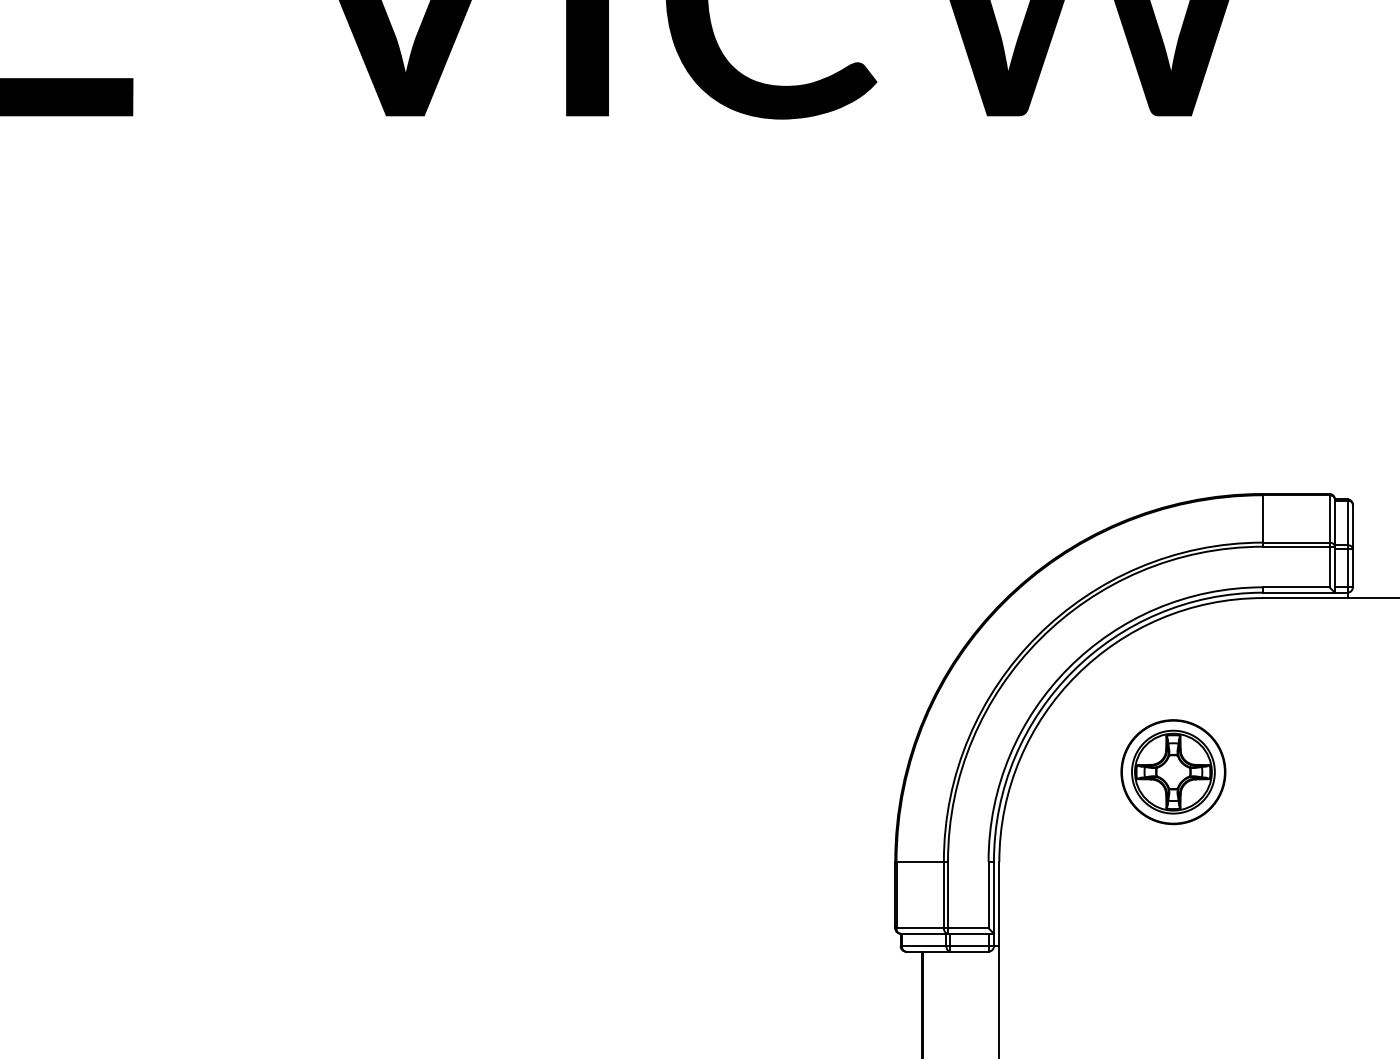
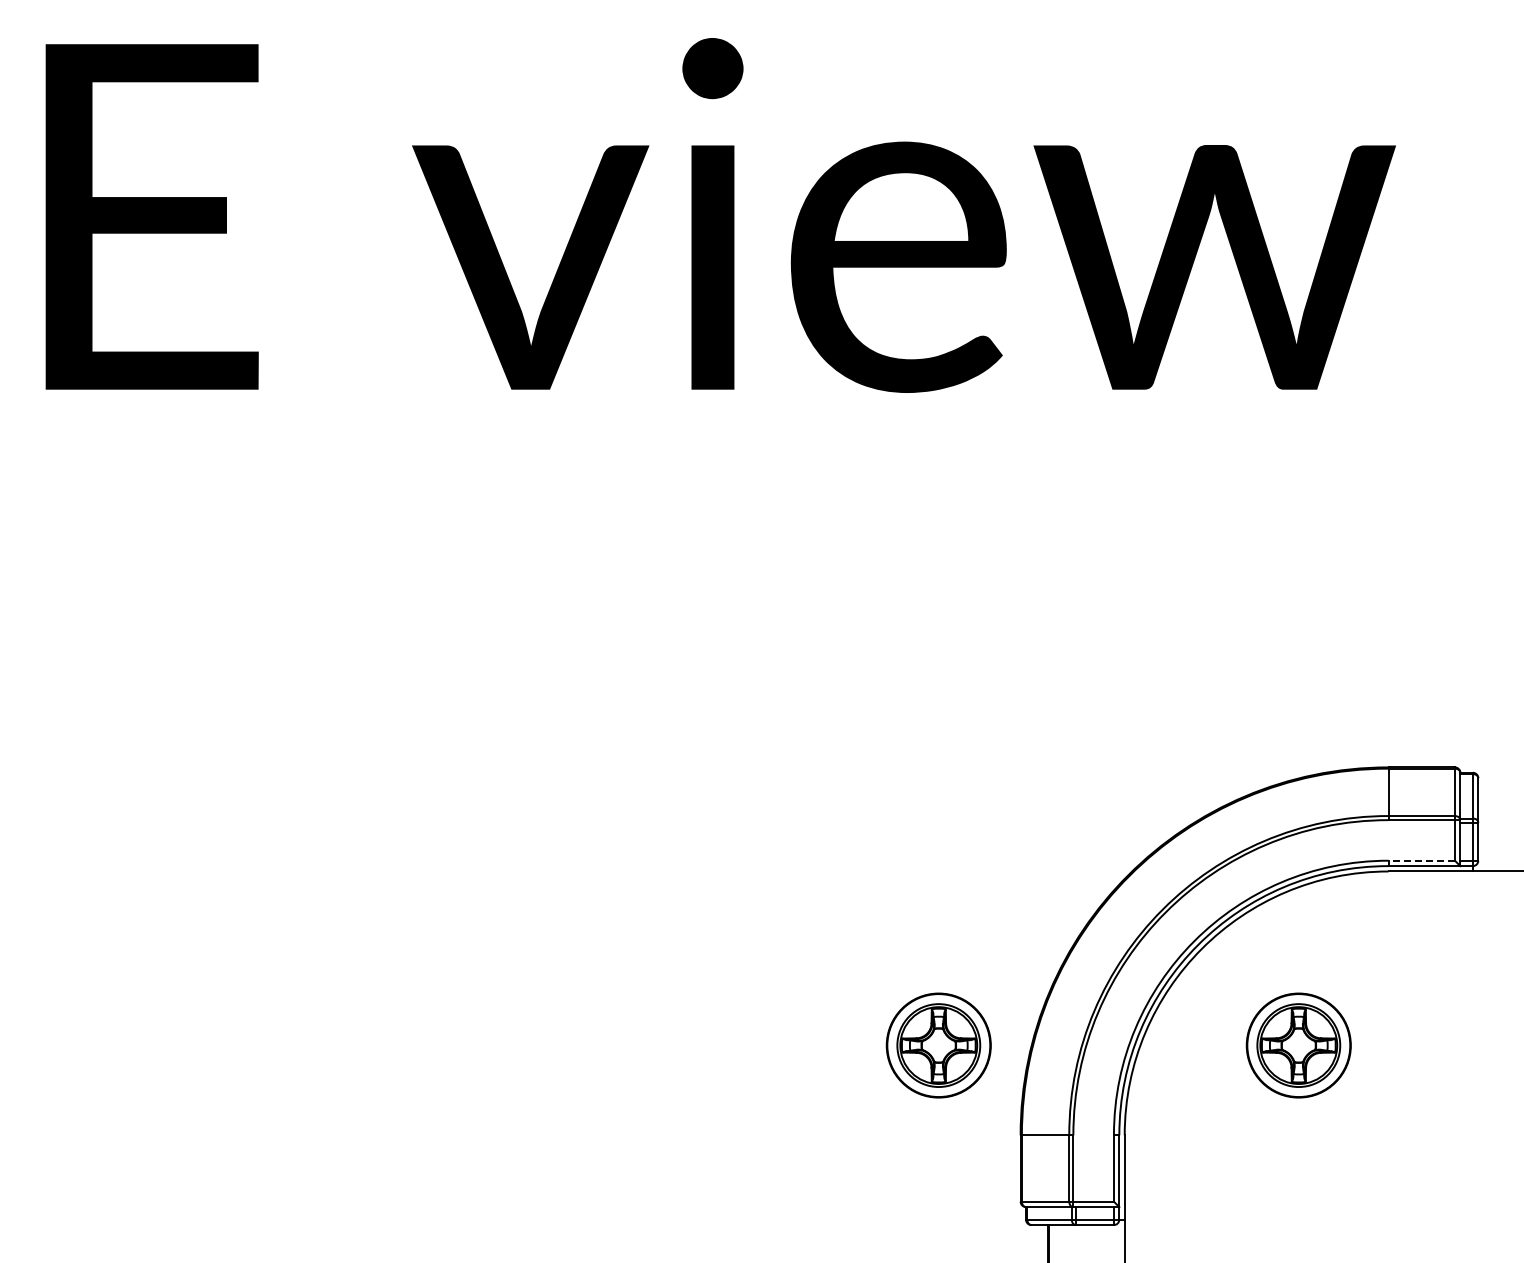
line: (1296, 587) -> (1421, 860), solid -> dashed
part: (813, 772) -> (938, 1045), added

